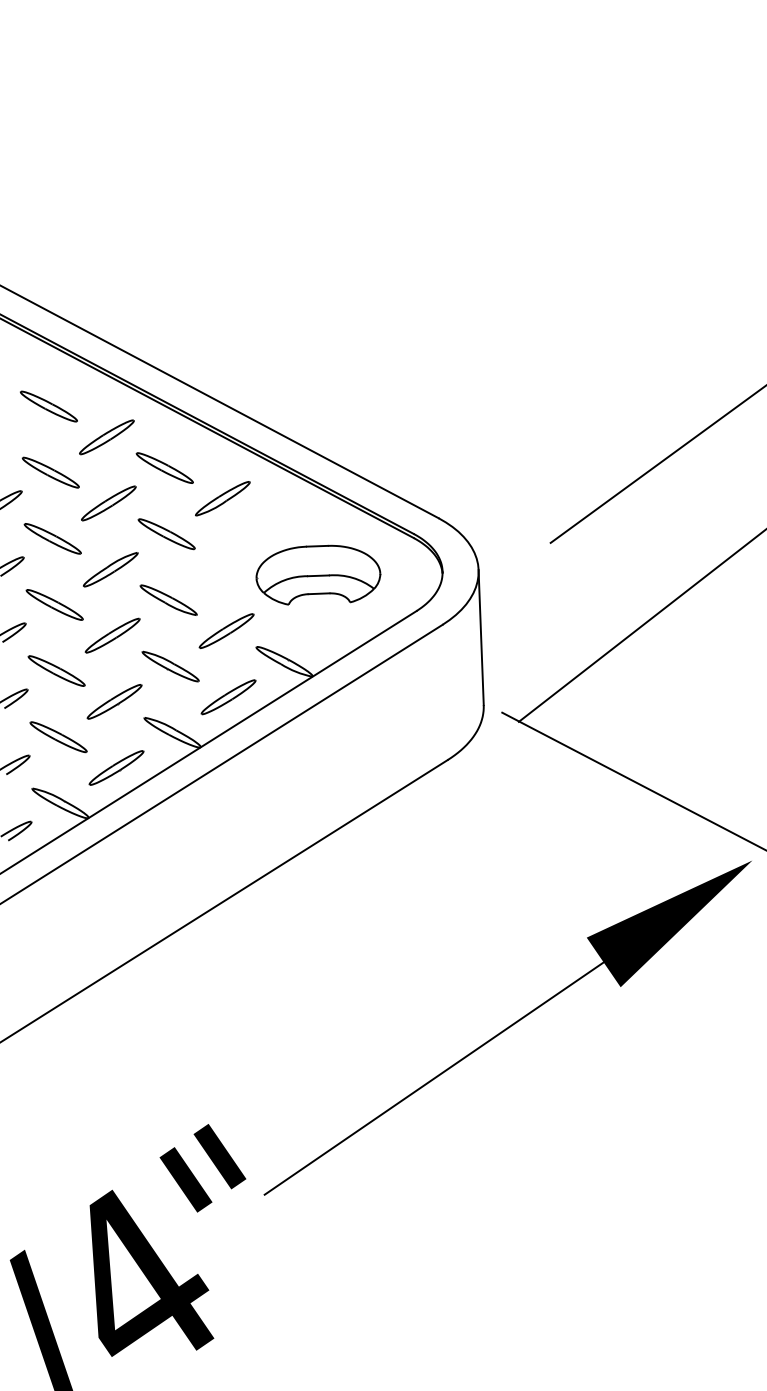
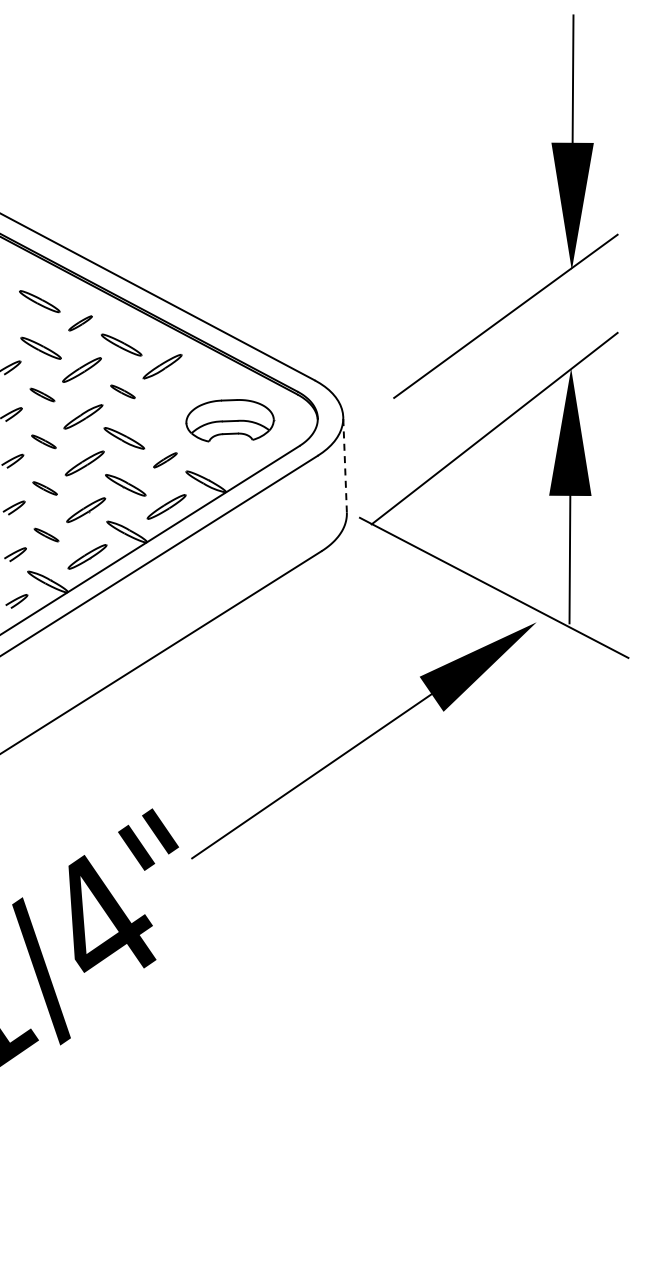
part: (106, 437) -> (80, 323), size x0.6
part: (166, 533) -> (122, 391), size x0.6
part: (52, 538) -> (42, 394), size x0.6
part: (54, 604) -> (43, 441), size x0.6
part: (226, 631) -> (165, 460), size x0.6
line: (481, 637) -> (345, 464), solid -> dashed
part: (55, 671) -> (44, 488), size x0.6
part: (58, 736) -> (46, 534), size x0.6

